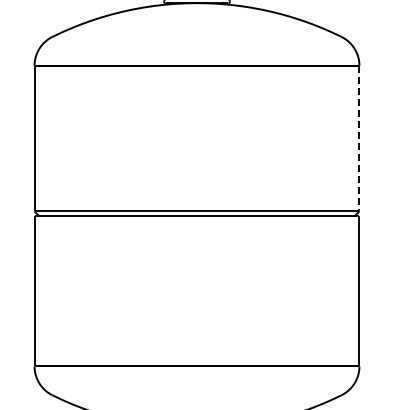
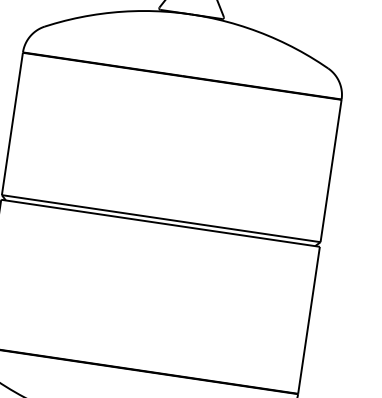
line: (359, 138) -> (331, 170), dashed -> solid

